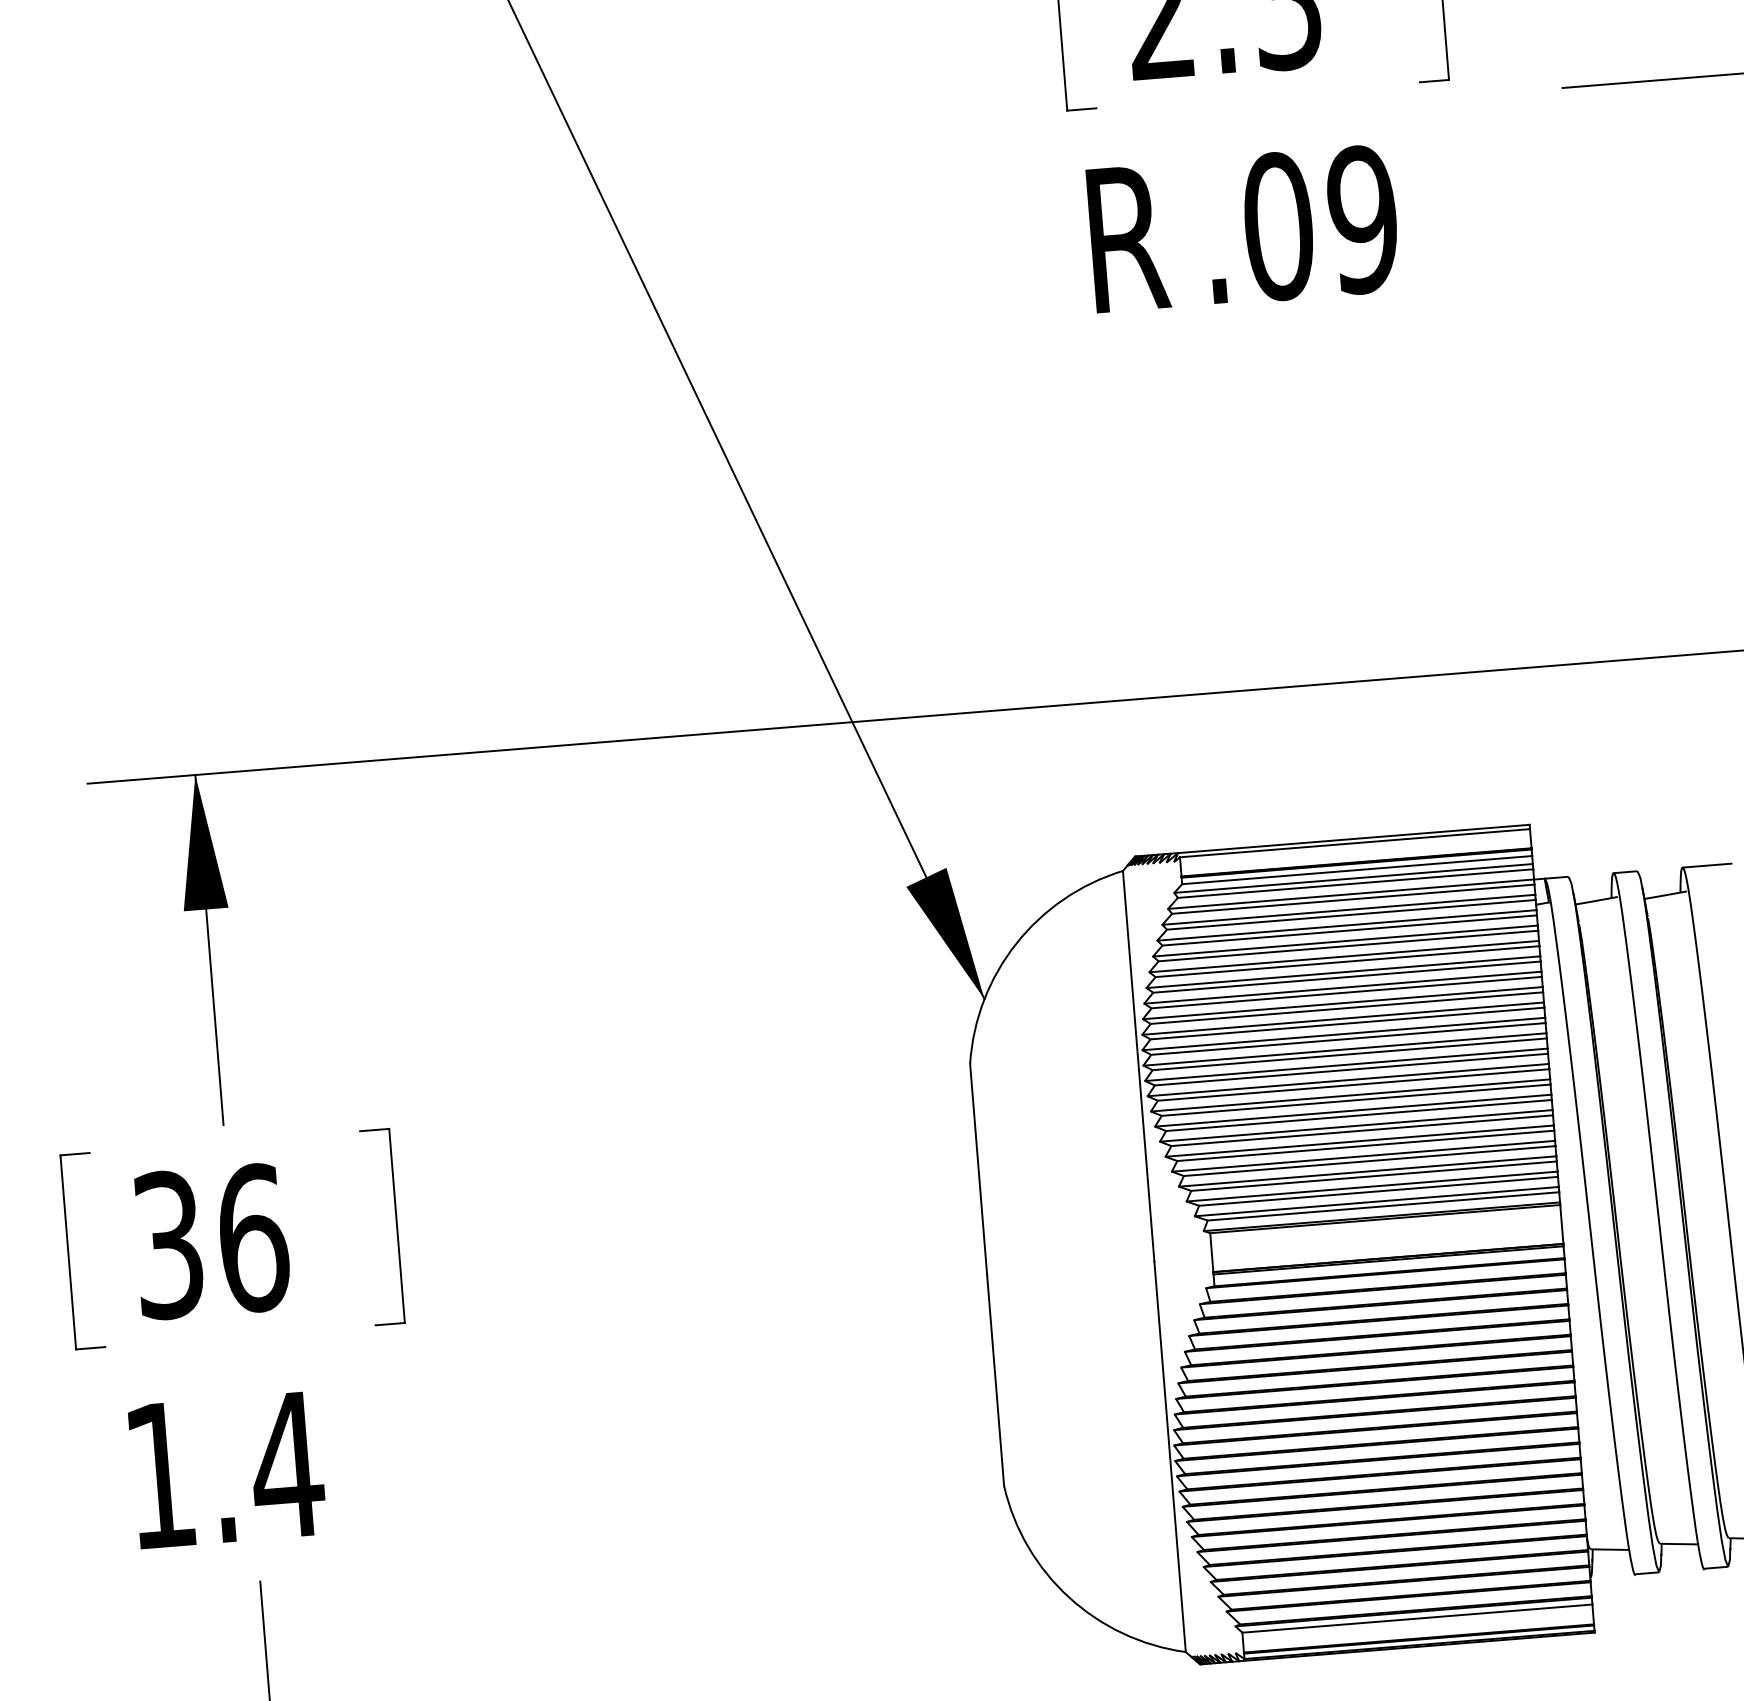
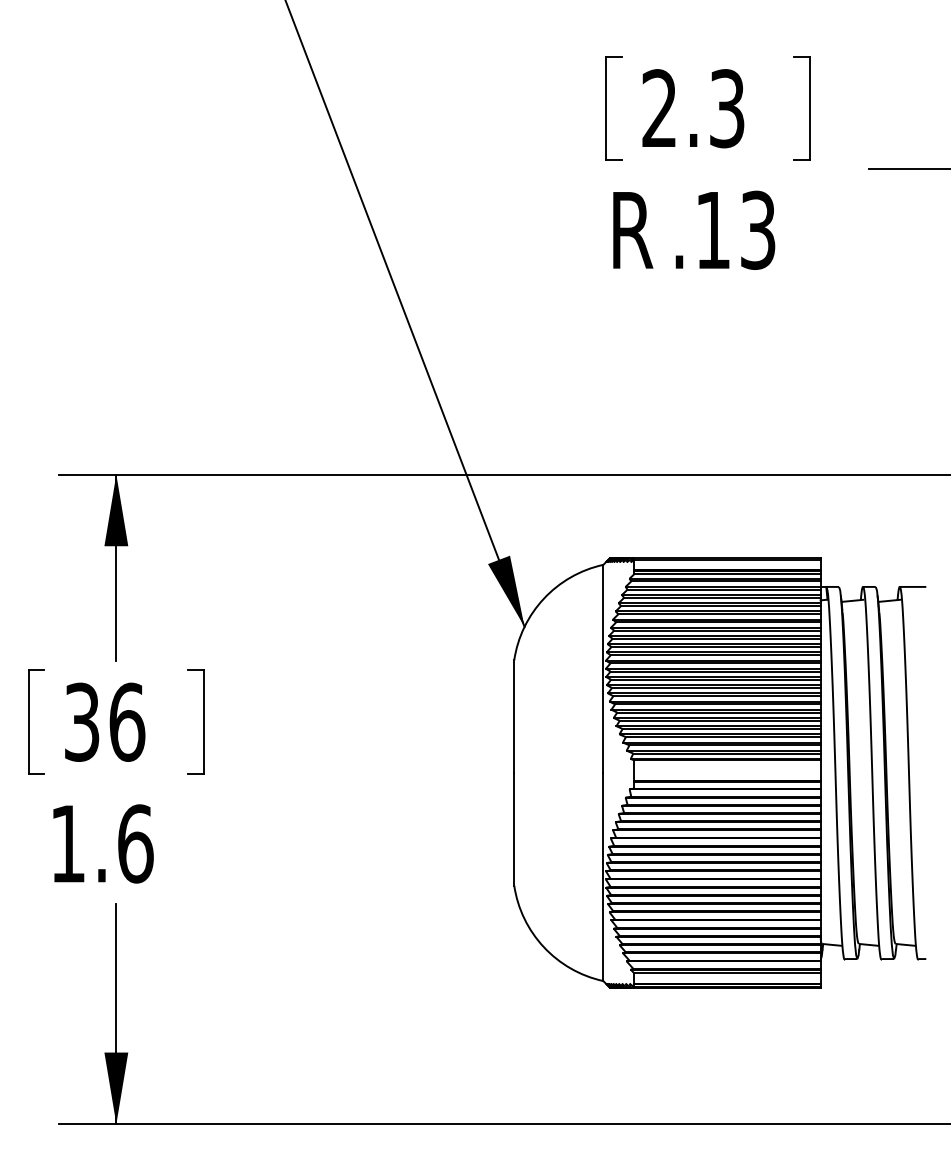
text: (1320, 221) -> (735, 229), .09 -> .13
text: (287, 1464) -> (135, 843), 1.4 -> 1.6

